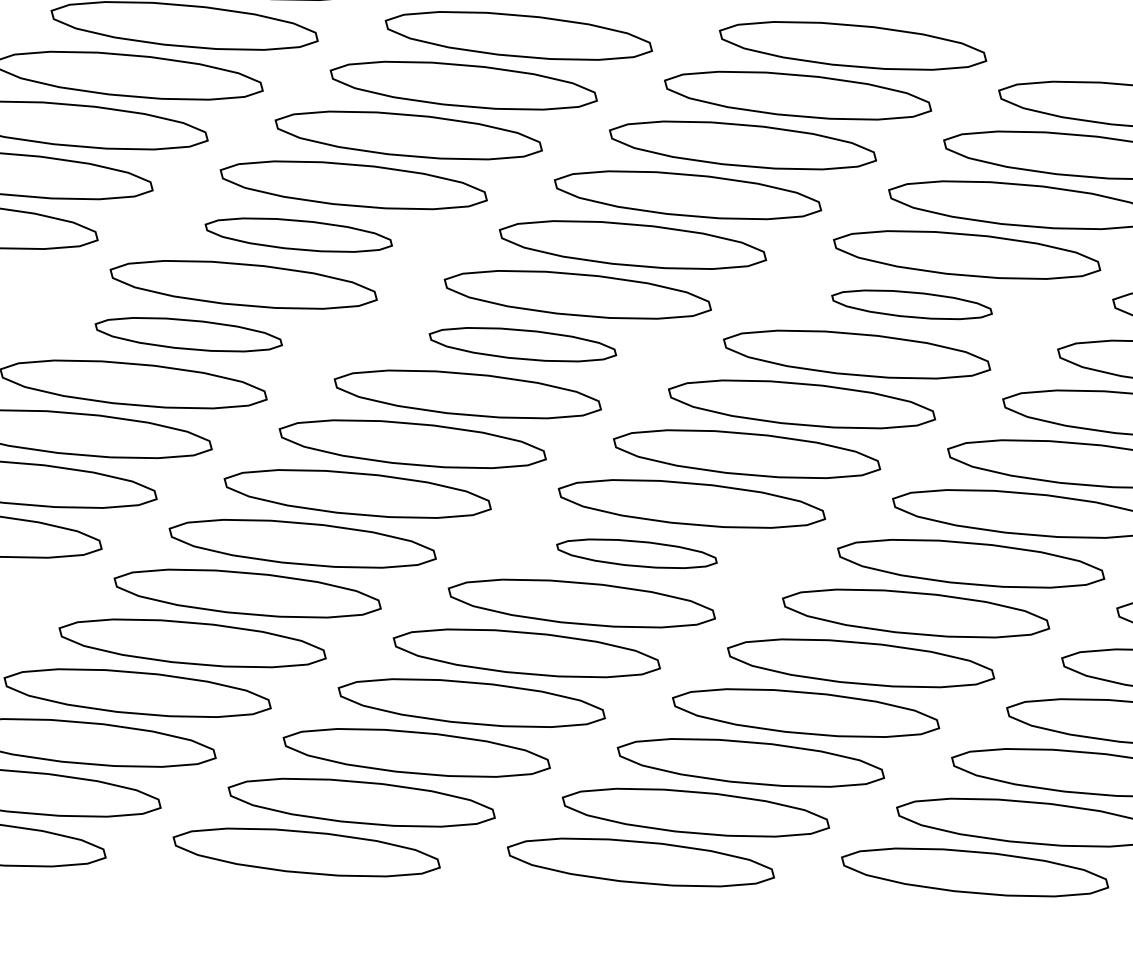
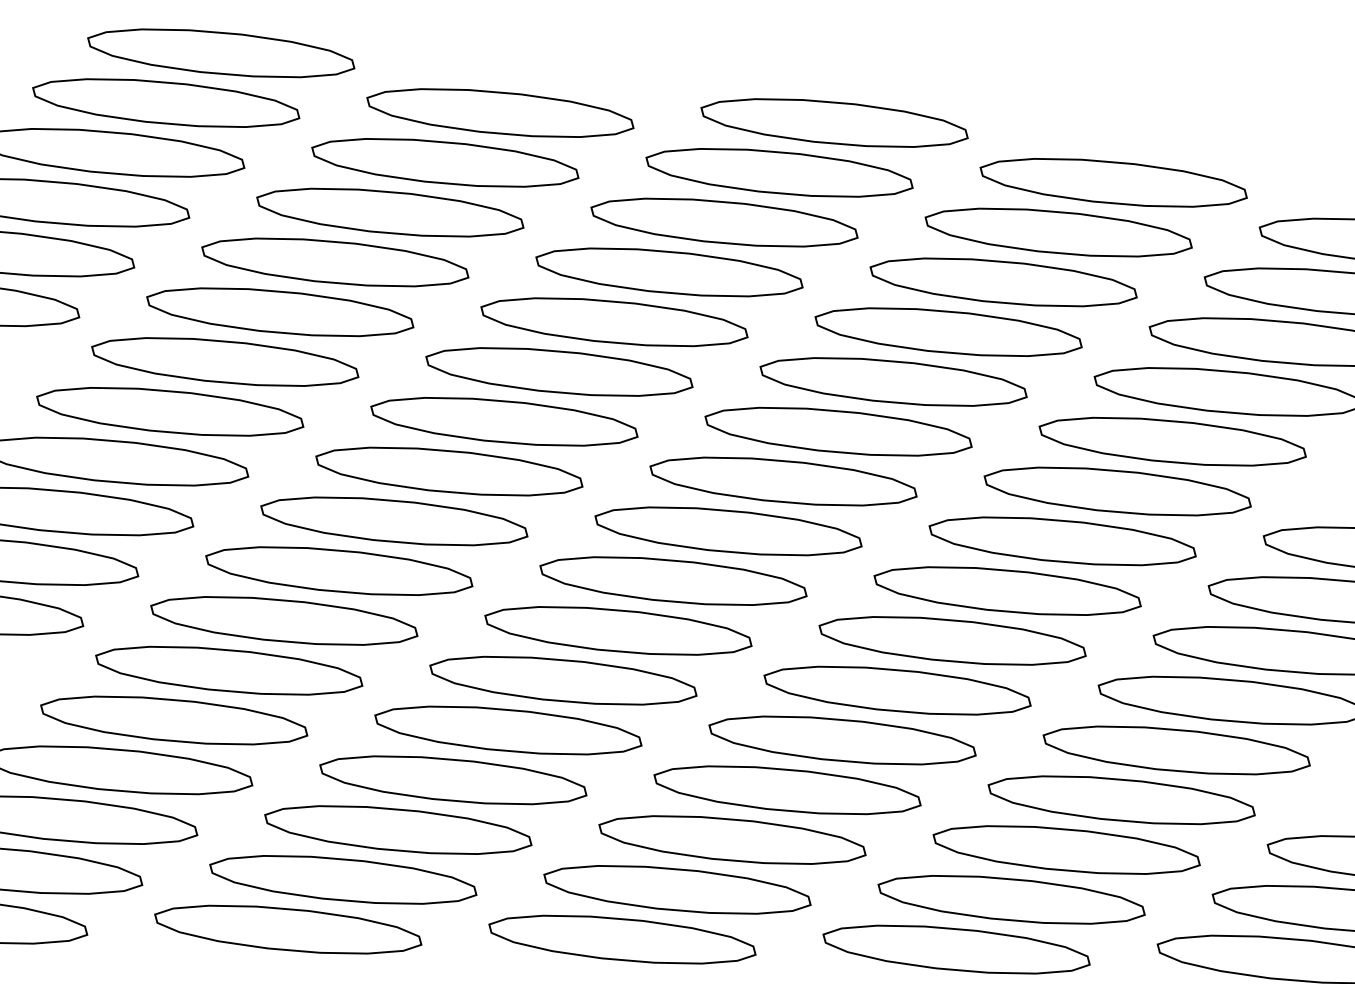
part: (298, 235) -> (280, 312), size x1.43
part: (911, 304) -> (893, 381), size x1.67
part: (188, 334) -> (170, 411), size x1.43
part: (522, 344) -> (504, 421), size x1.43
part: (636, 553) -> (618, 630), size x1.67

